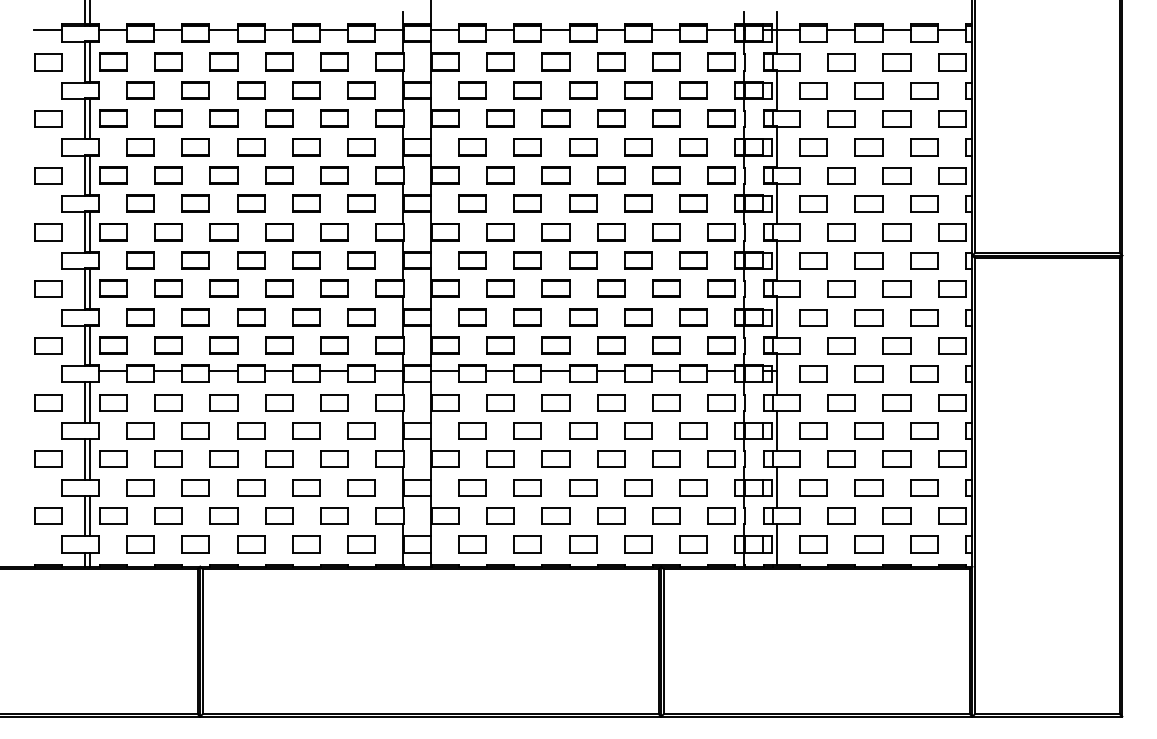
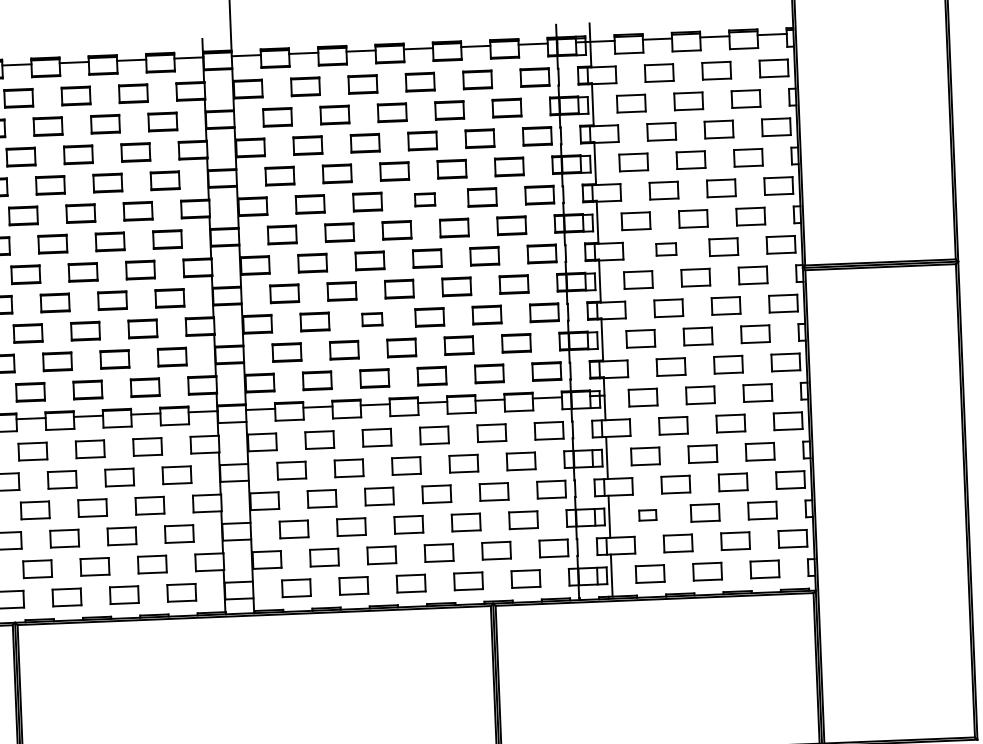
part: (611, 175) -> (425, 199), size x0.7
part: (841, 232) -> (666, 249), size x0.7
part: (555, 288) -> (371, 319), size x0.7
part: (813, 487) -> (647, 514), size x0.6

